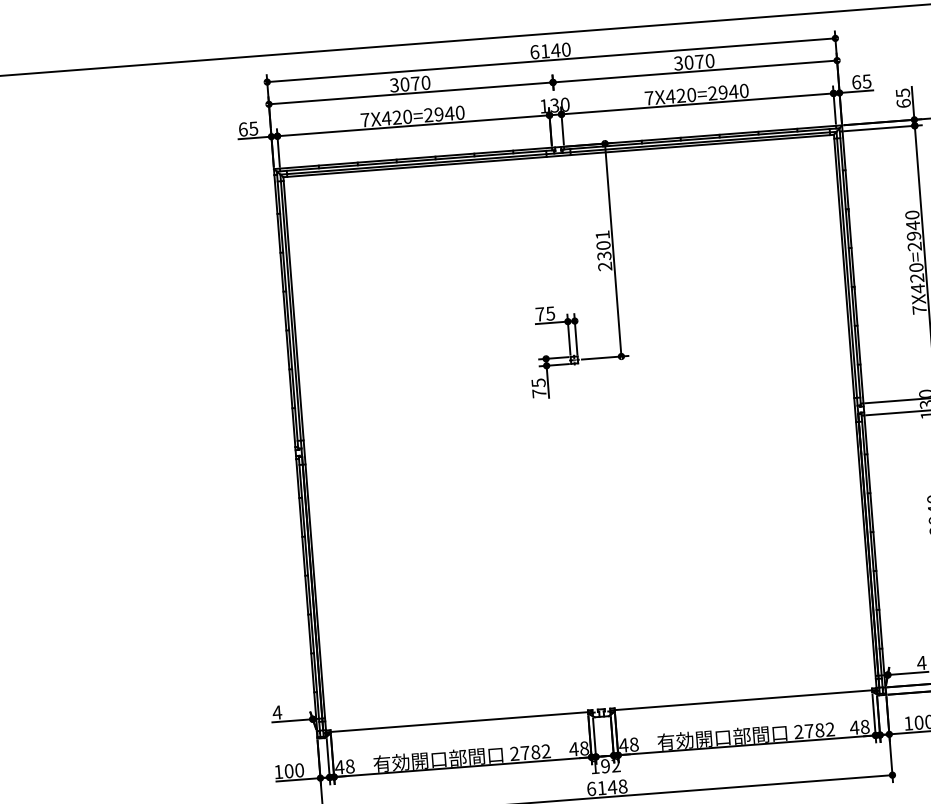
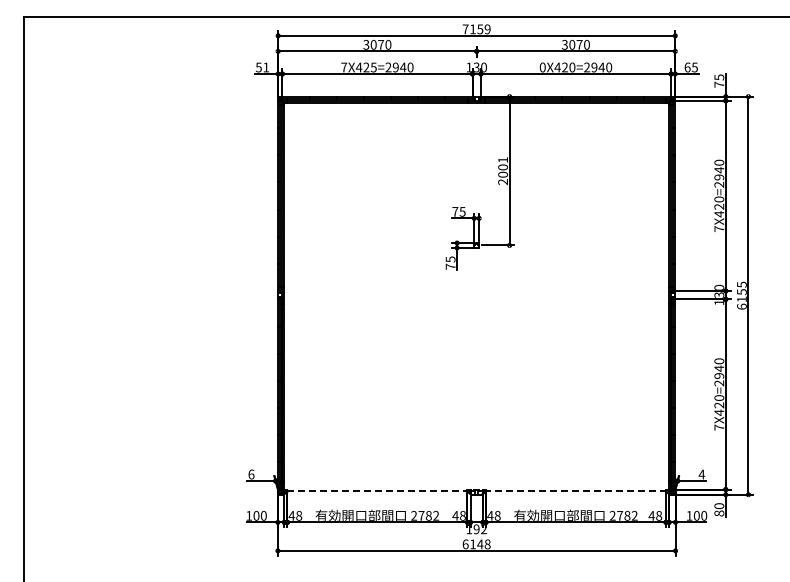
text: (550, 51) -> (476, 29), 6140 -> 7159
text: (648, 98) -> (542, 67), 7X420=2940 -> 0X420=2940
text: (904, 103) -> (719, 84), 65 -> 75
text: (407, 116) -> (373, 67), 7X420=2940 -> 7X425=2940
text: (248, 129) -> (262, 67), 65 -> 51
text: (603, 255) -> (502, 174), 2301 -> 2001
line: (744, 699) -> (576, 490), solid -> dashed
text: (277, 712) -> (251, 474), 4 -> 6
line: (458, 721) -> (376, 490), solid -> dashed

